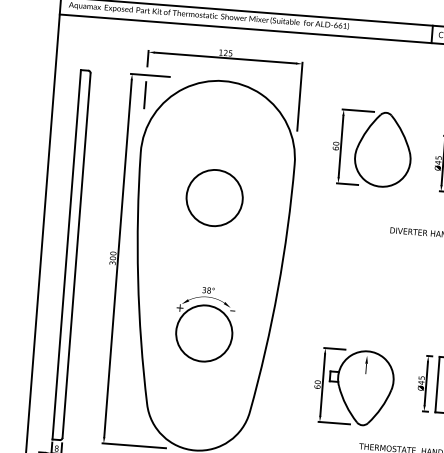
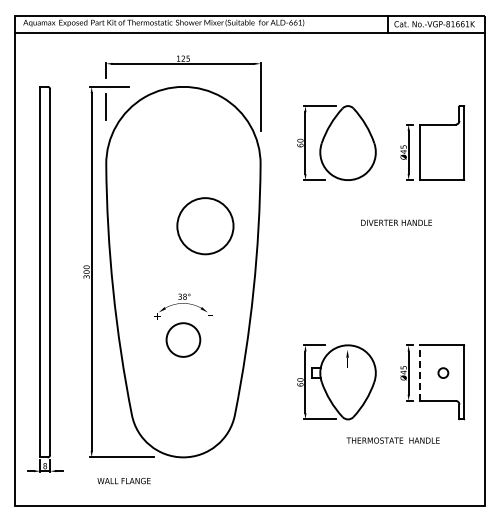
circle: (214, 198) -> (205, 226), moved
circle: (204, 332) -> (183, 339), size x0.6
line: (437, 384) -> (419, 373), solid -> dashed

